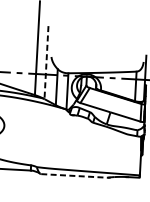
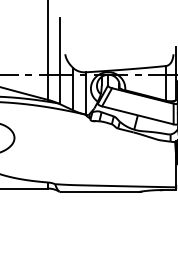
line: (46, 62) -> (59, 61), dashed -> solid
line: (75, 176) -> (100, 192), dashed -> solid

